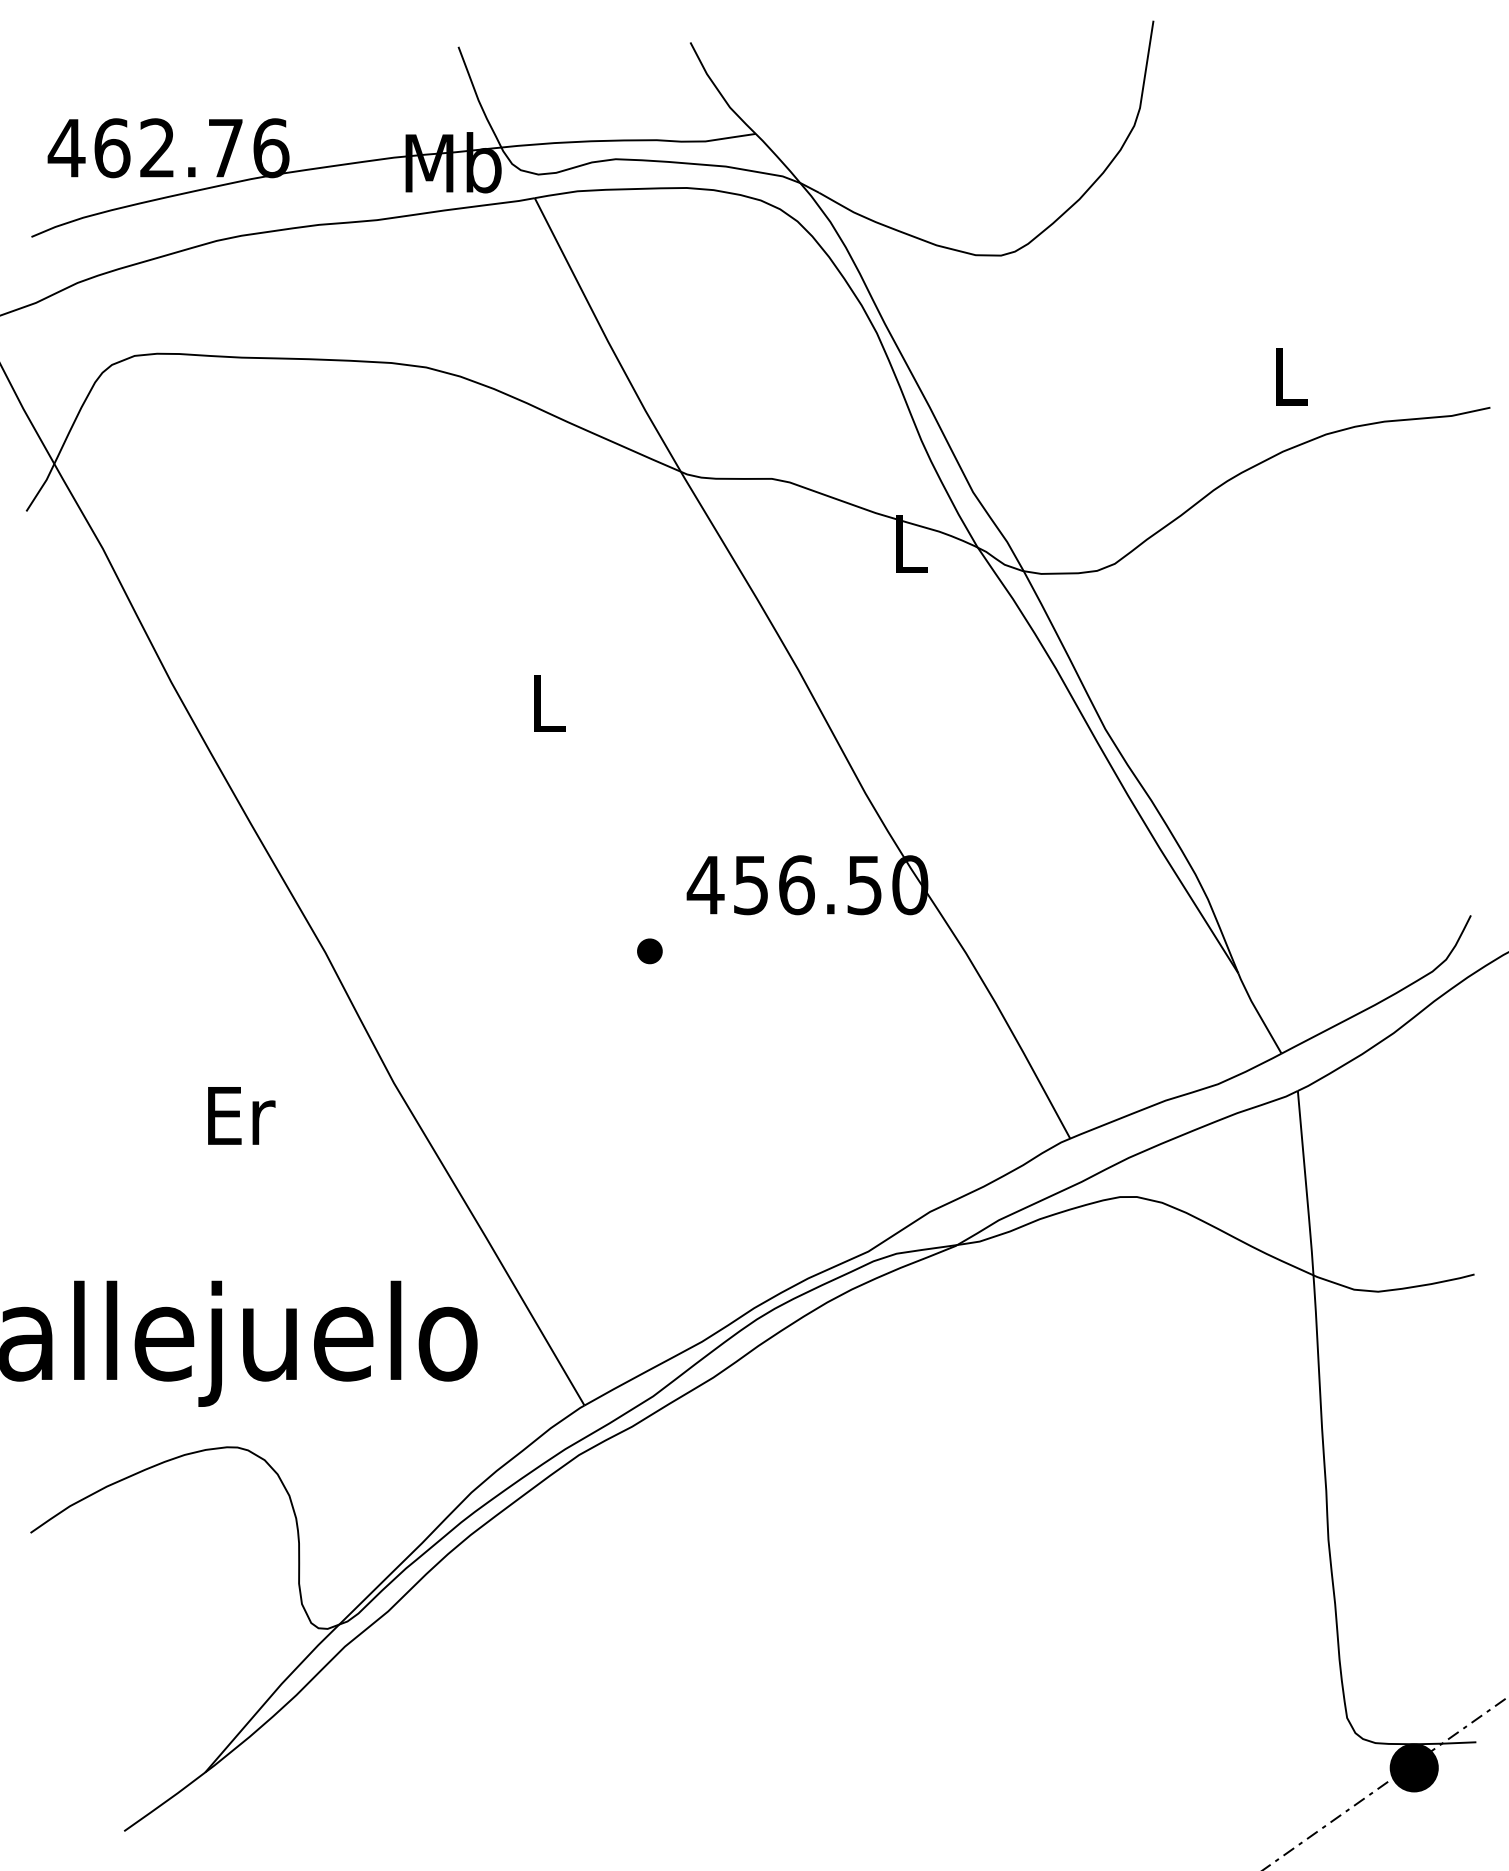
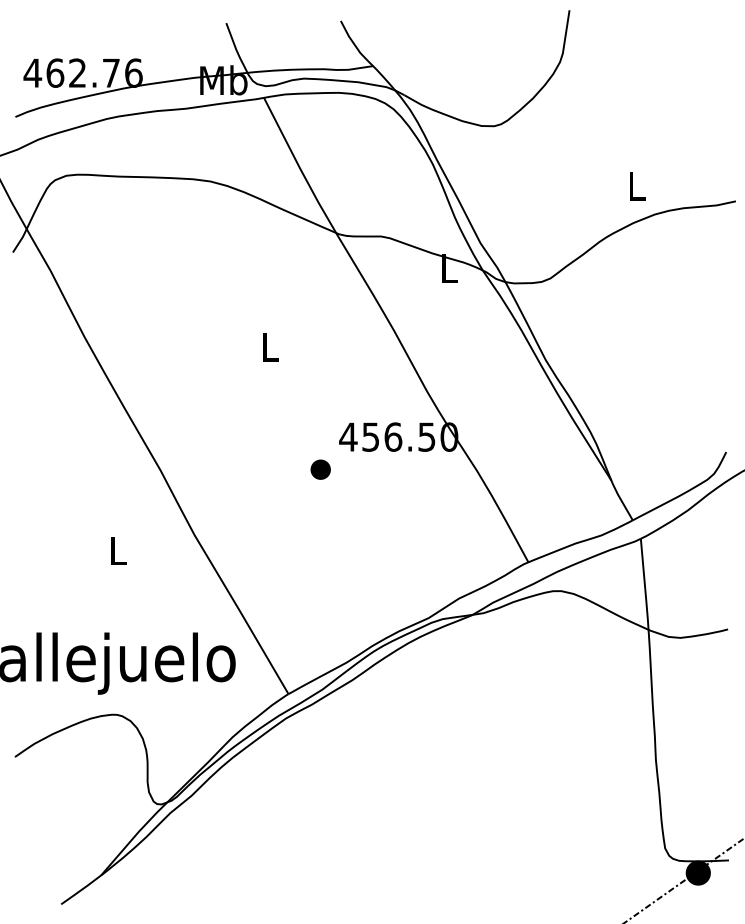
part: (649, 950) -> (320, 469), size x1.6
text: (240, 1114) -> (118, 550), Er -> L

